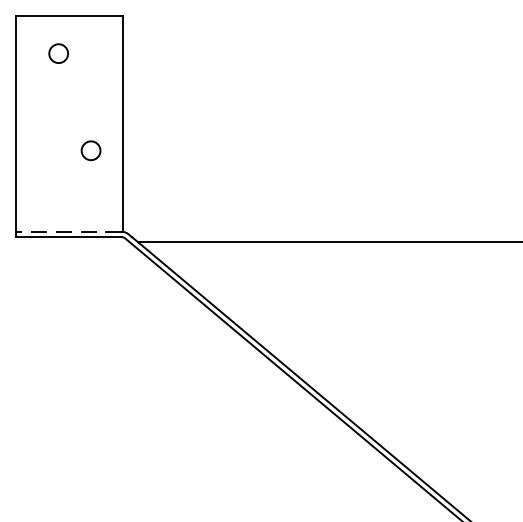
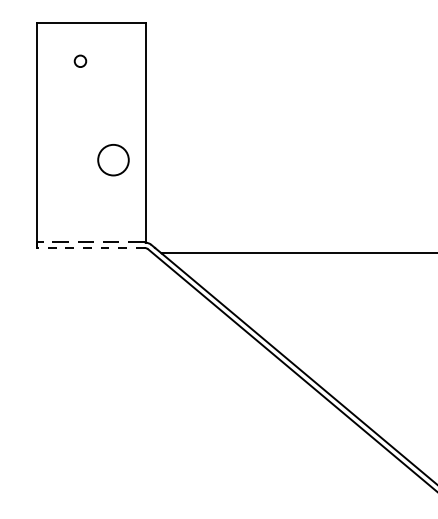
circle: (58, 53) -> (80, 61), size x0.6
circle: (90, 150) -> (112, 159), size x1.6
line: (68, 237) -> (90, 248), solid -> dashed

